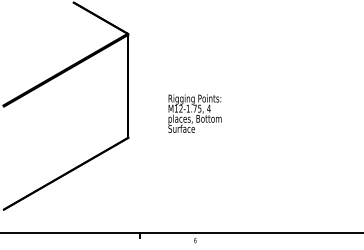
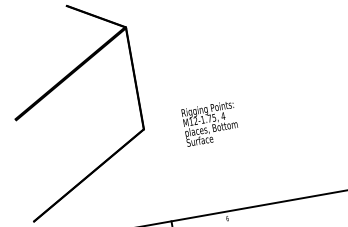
text: (194, 113) -> (209, 123), moved

